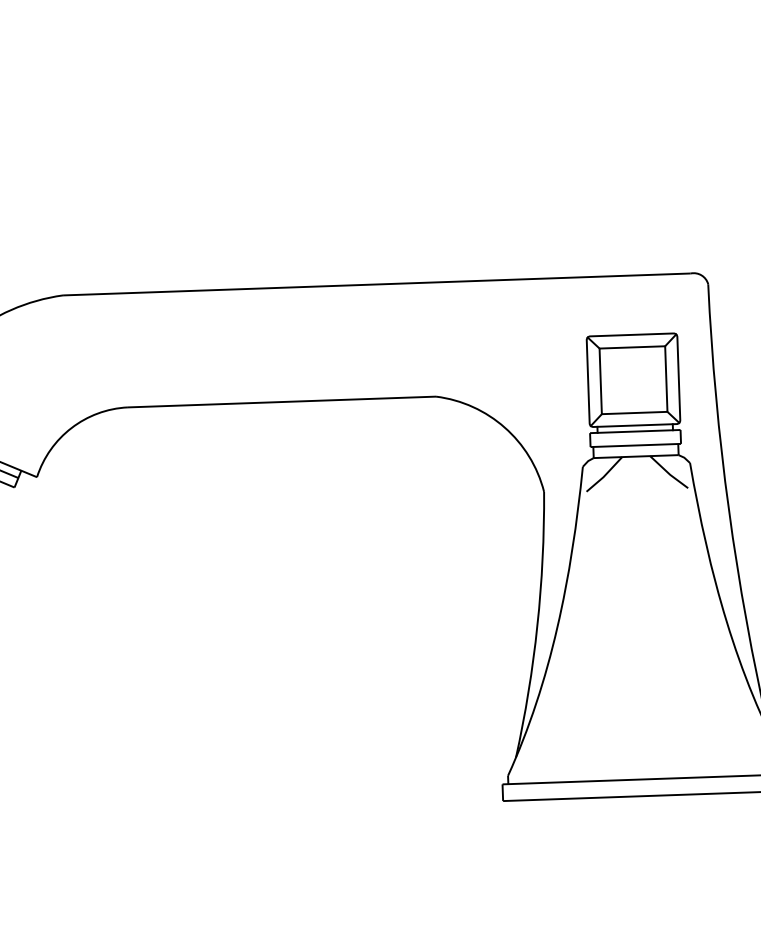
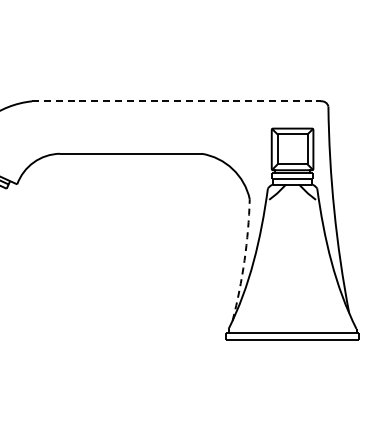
line: (377, 284) -> (176, 101), solid -> dashed
arc: (537, 625) -> (244, 260), solid -> dashed

